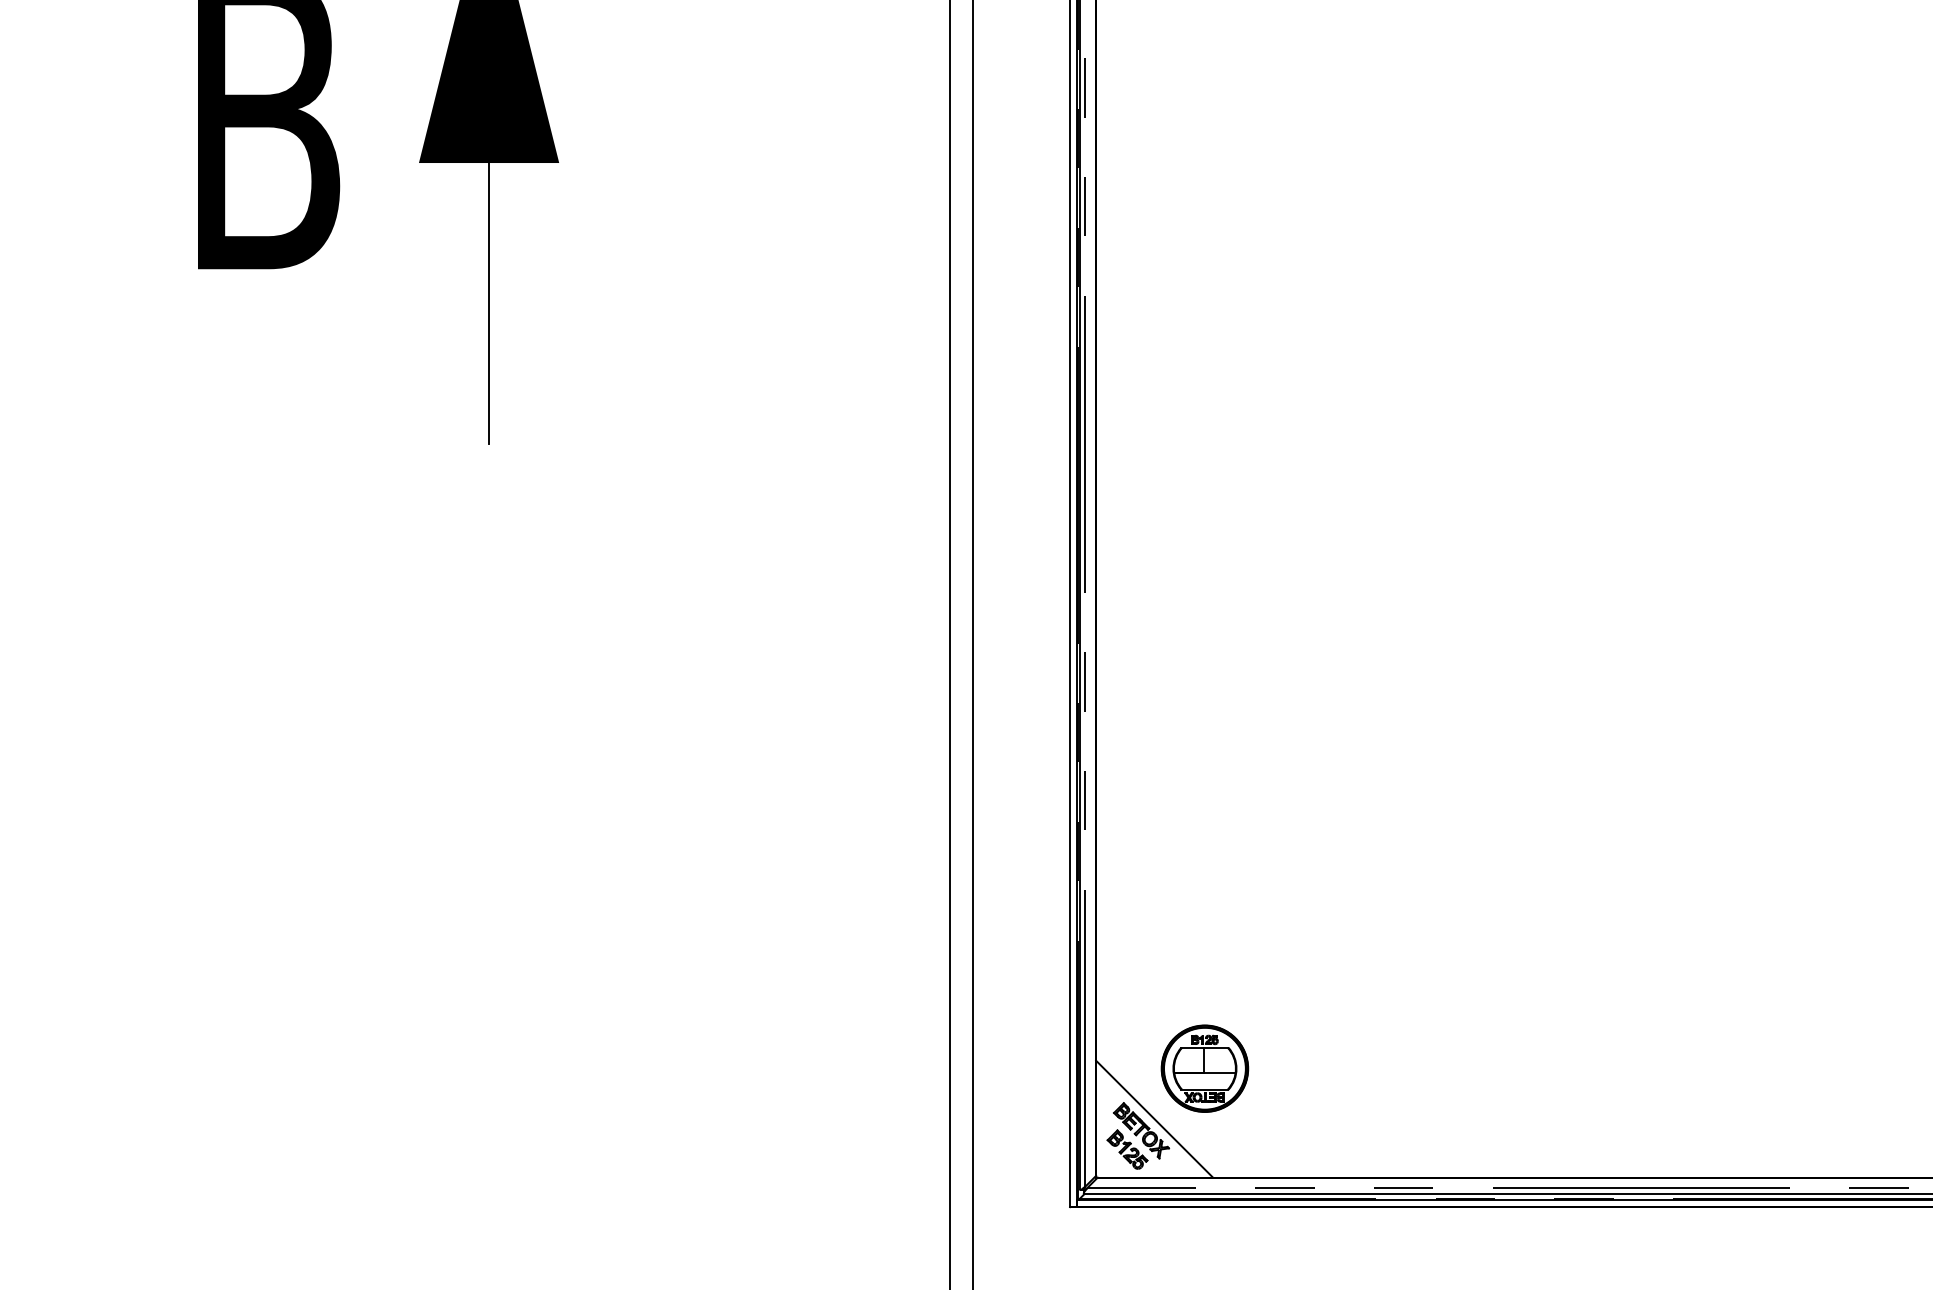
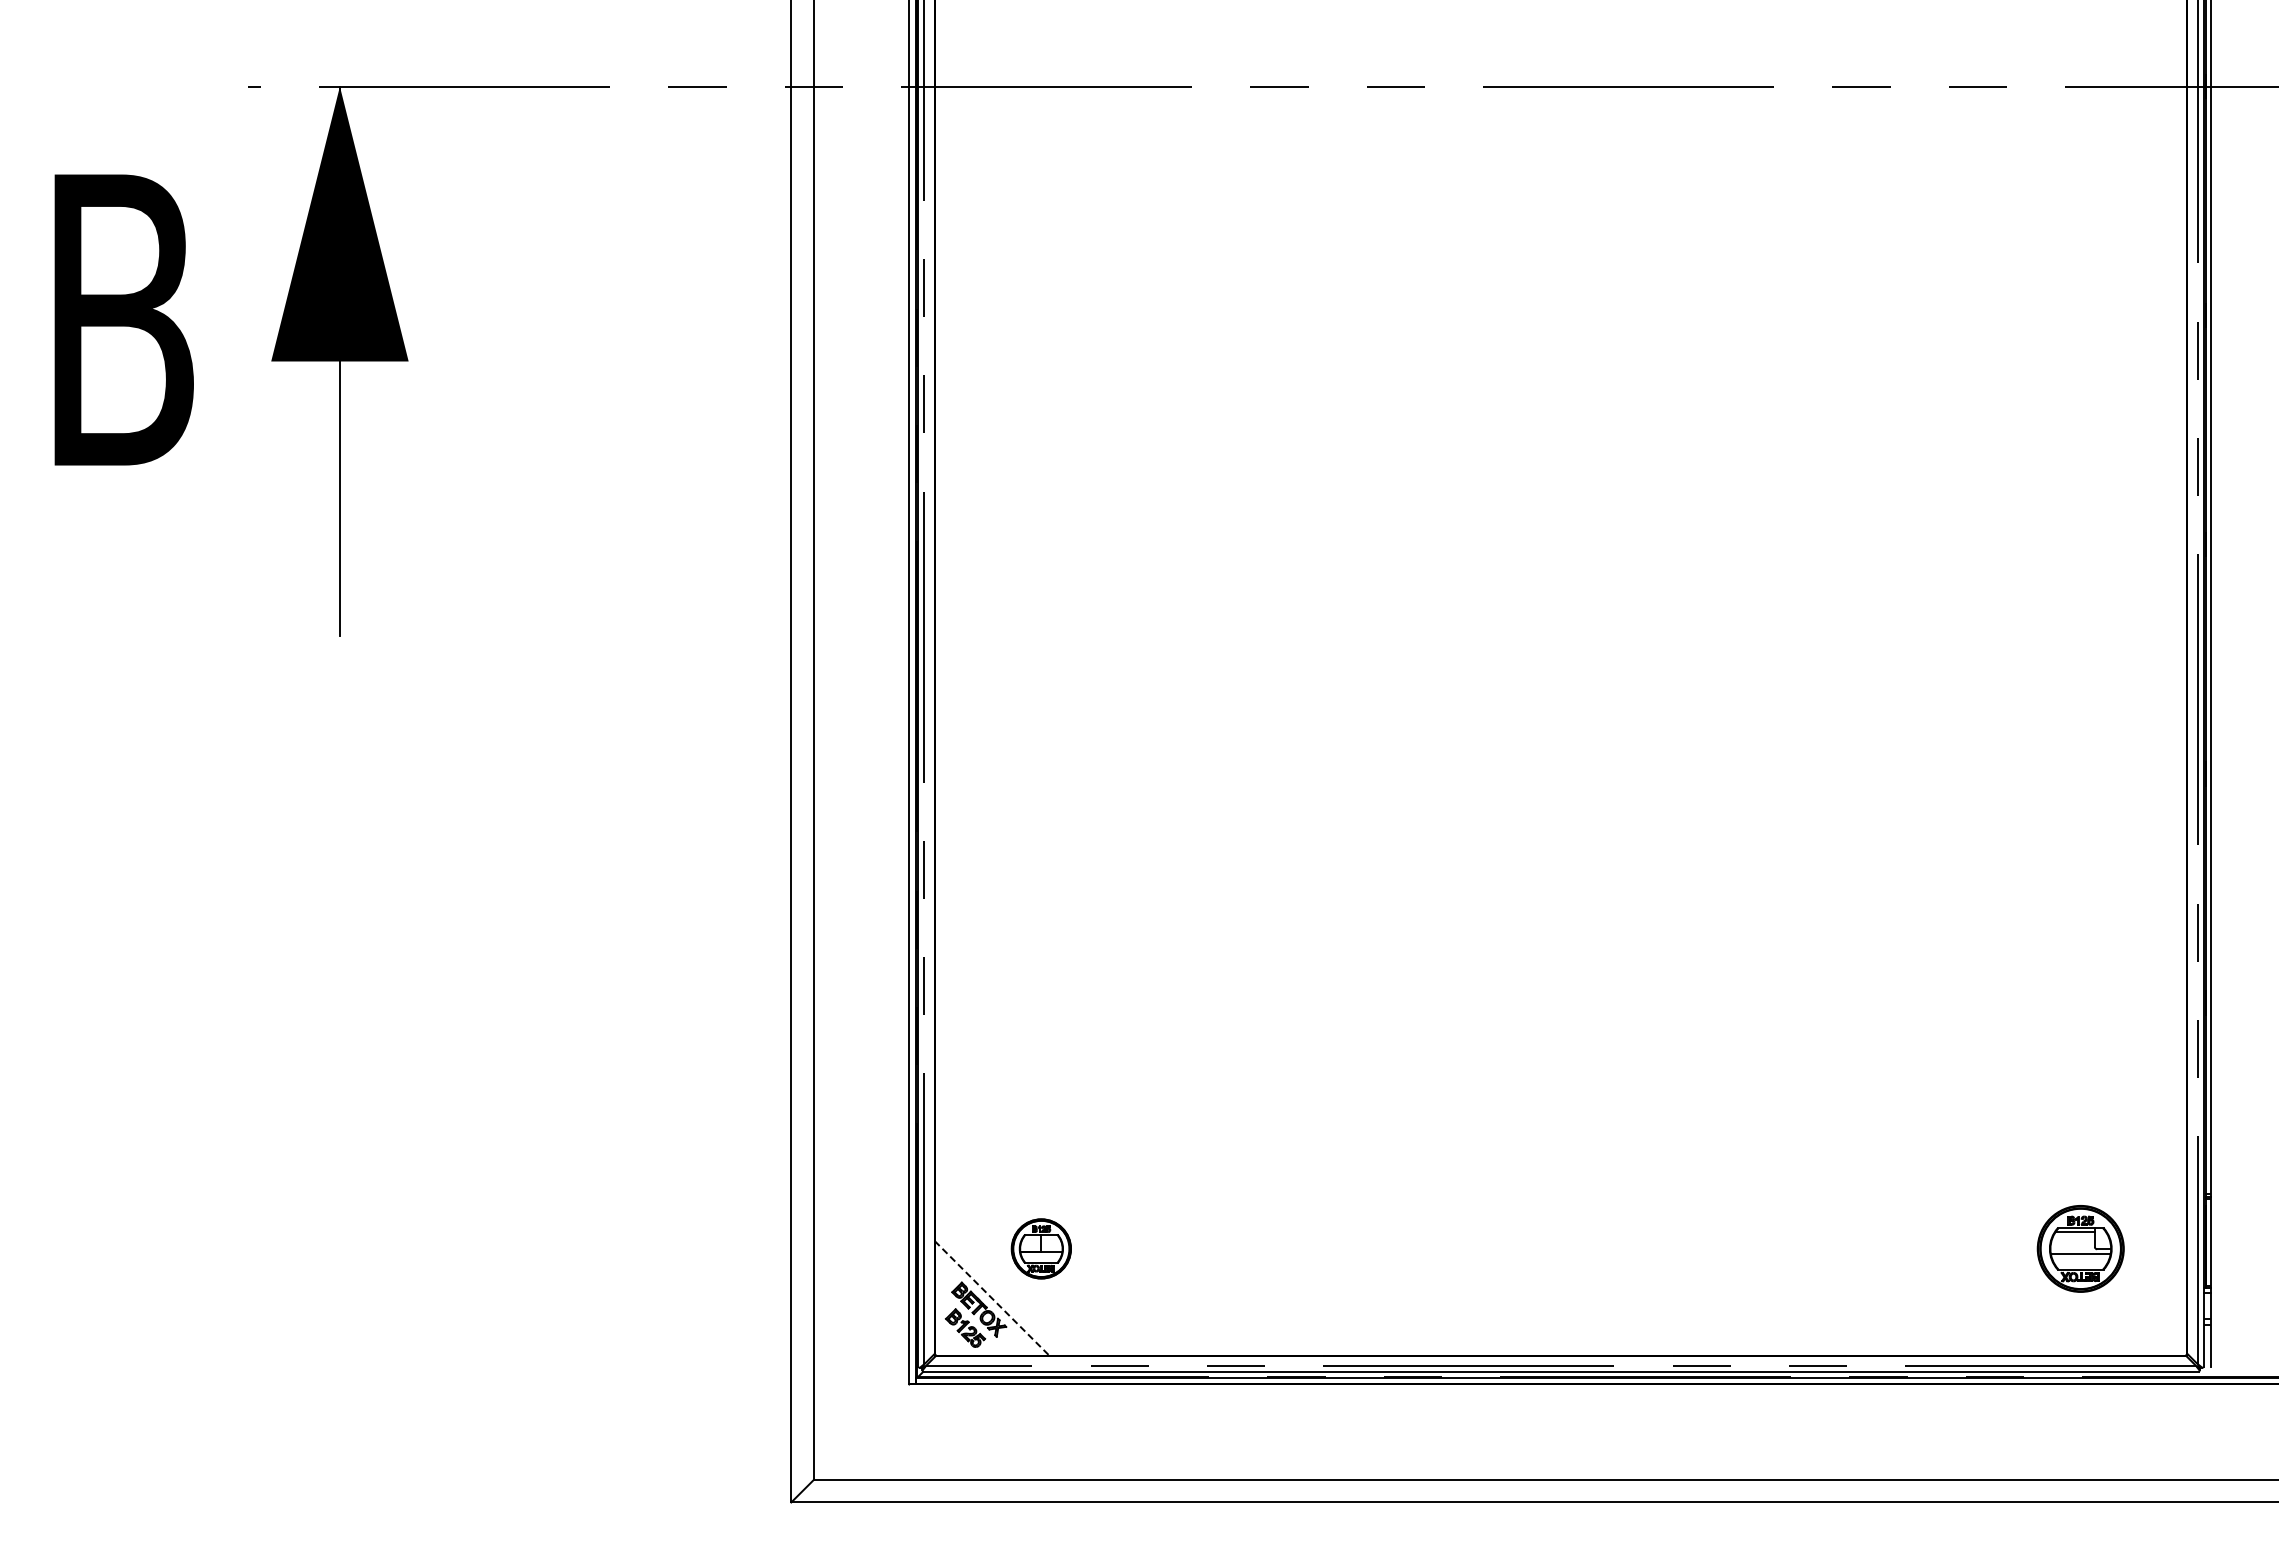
part: (1205, 1068) -> (1041, 1248), size x0.7
line: (1155, 1119) -> (992, 1298), solid -> dashed

